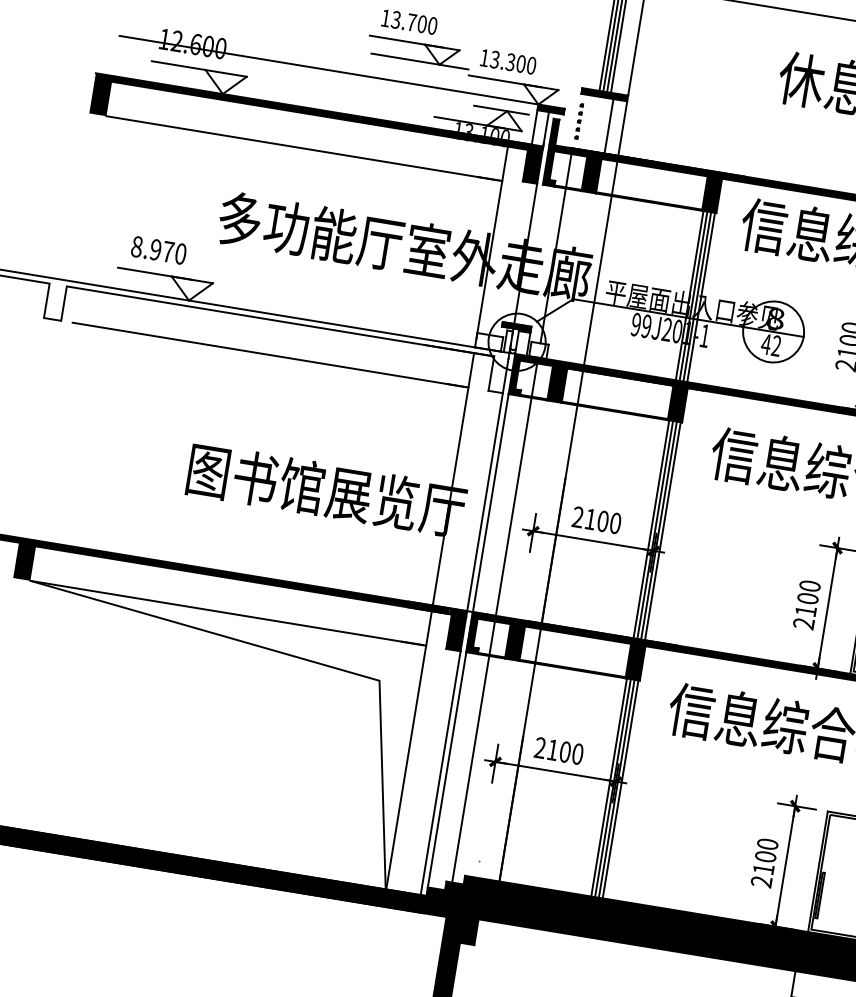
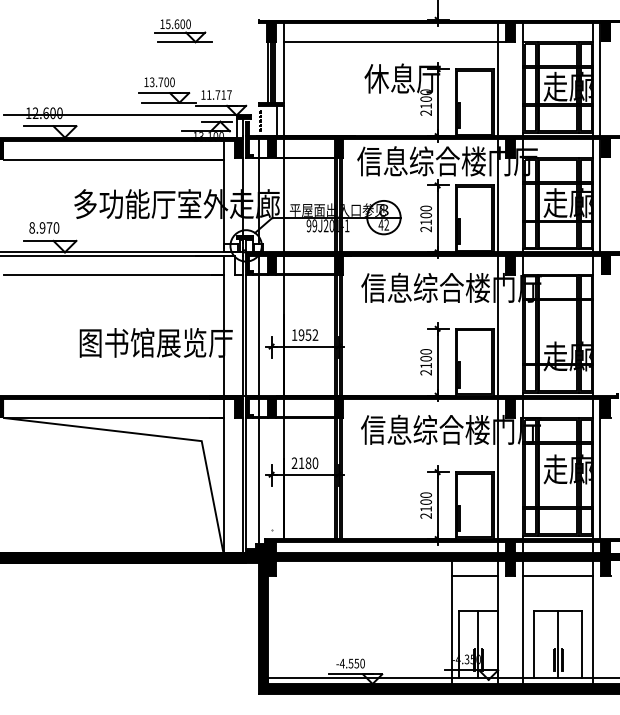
text: (511, 61) -> (218, 94), 13.300 -> 11.717
text: (596, 519) -> (304, 334), 2100 -> 1952
text: (565, 752) -> (308, 463), 2100 -> 2180

